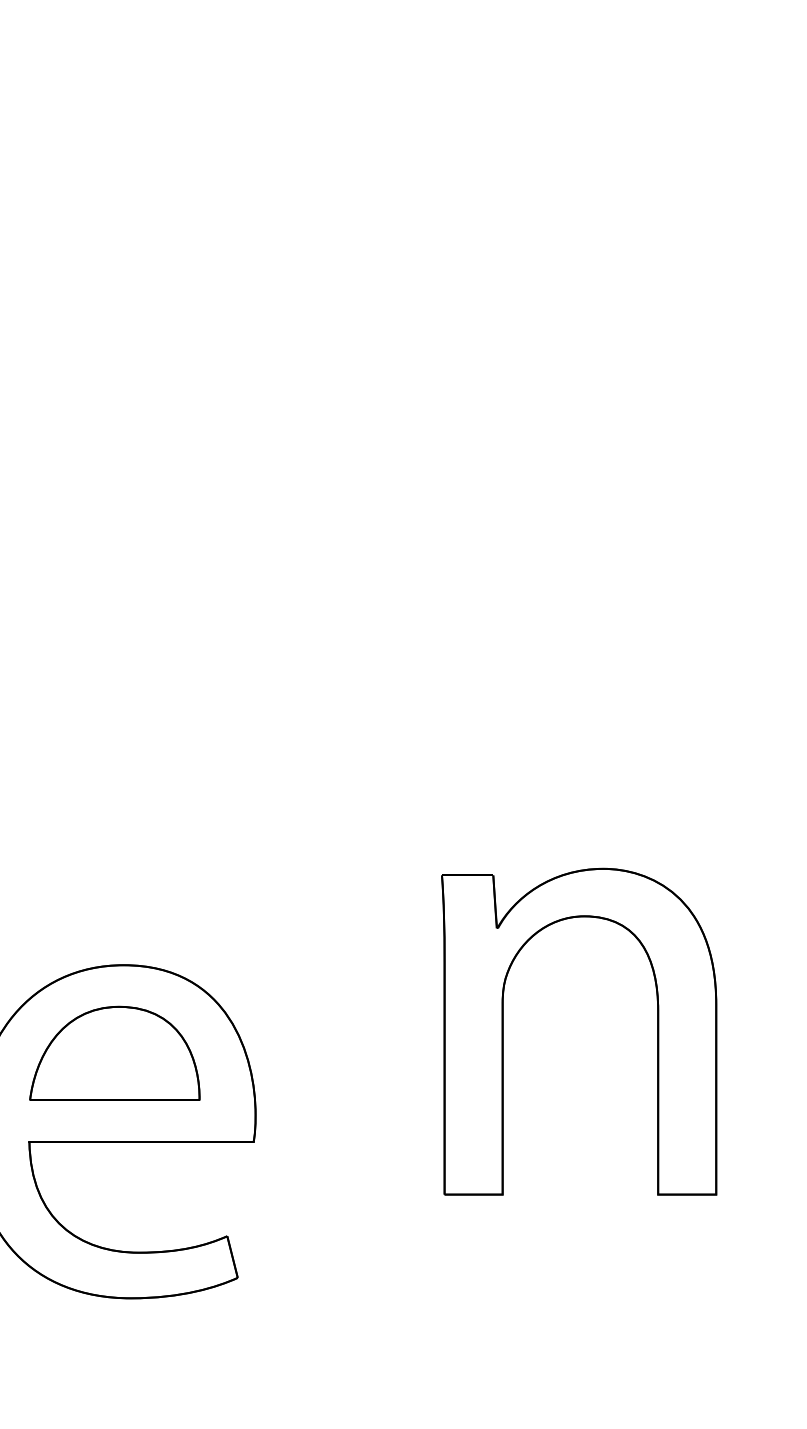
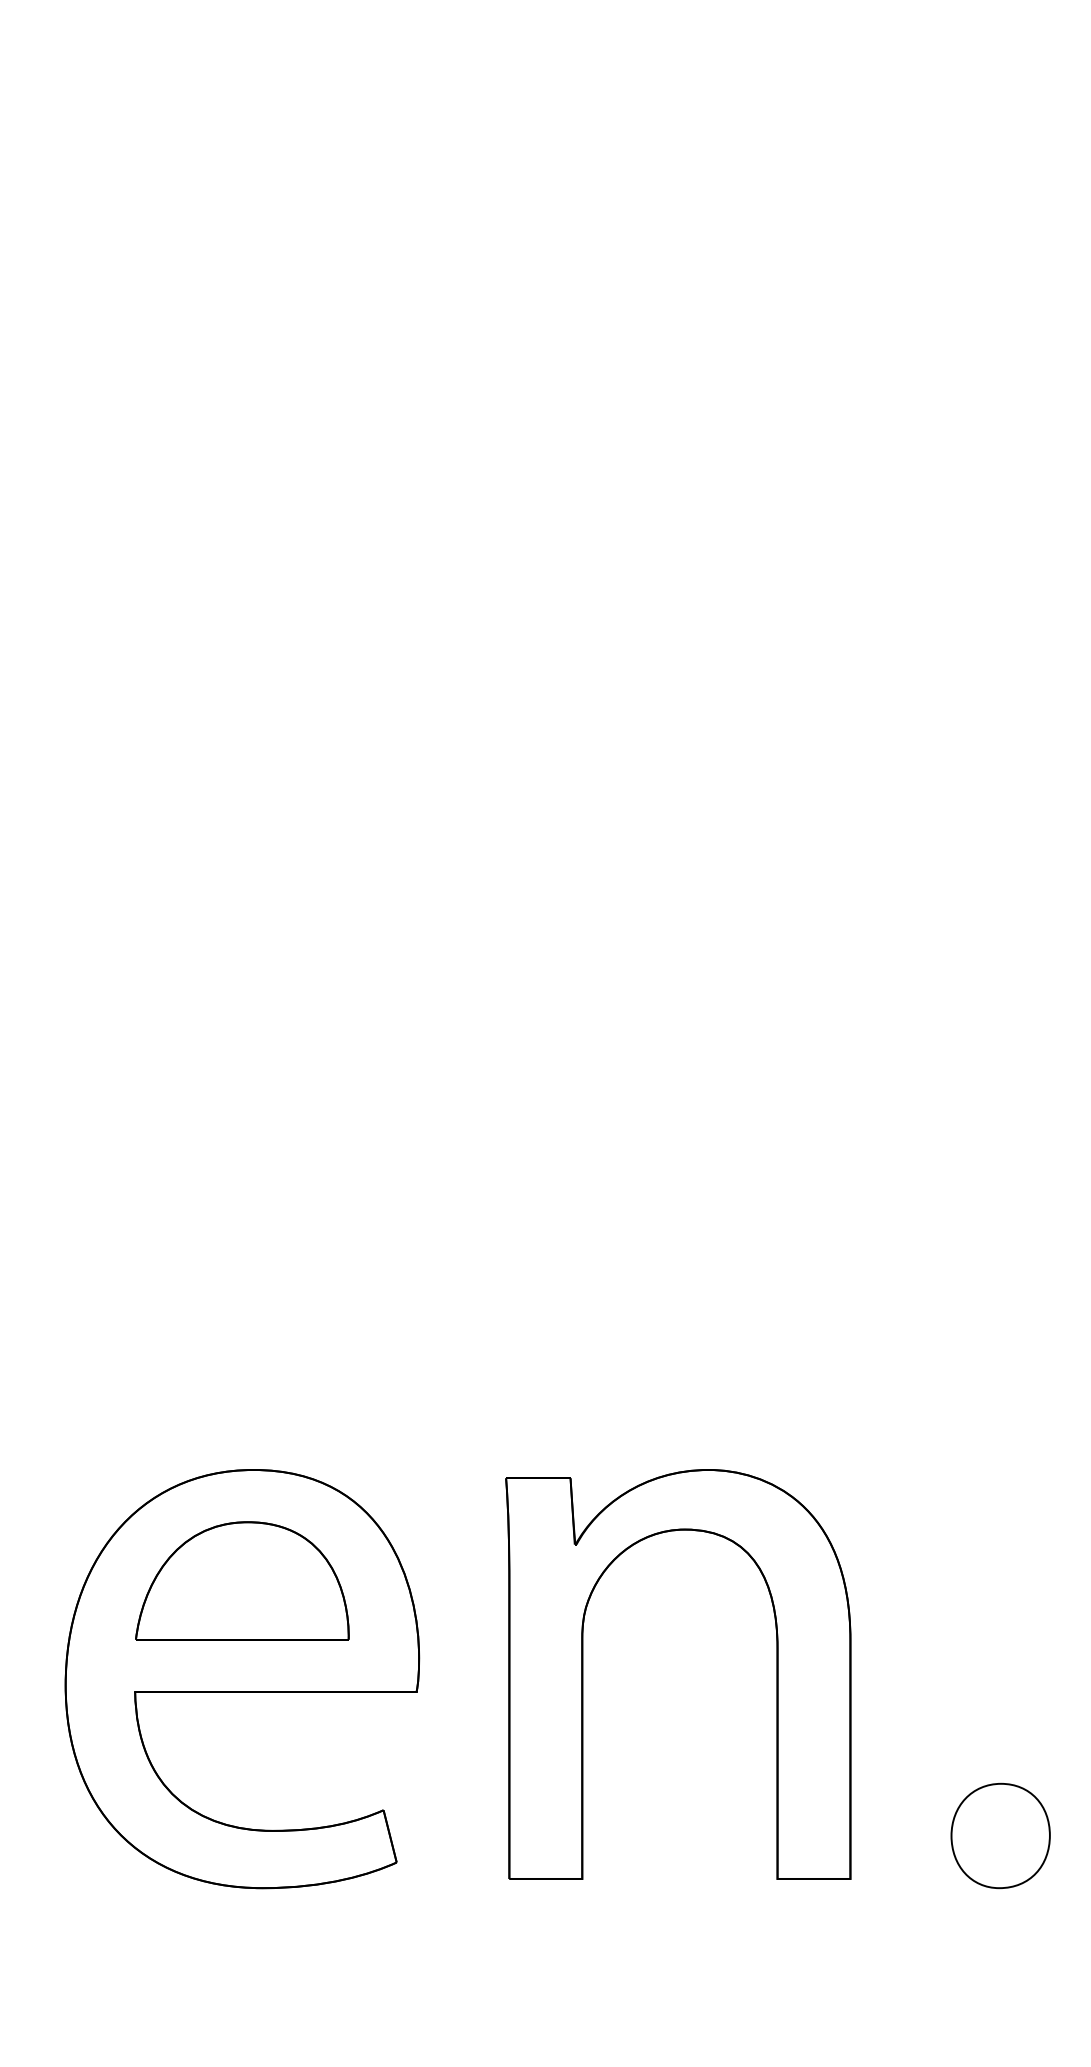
part: (503, 1031) -> (583, 1674), moved
part: (718, 1256) -> (1000, 1835), added

